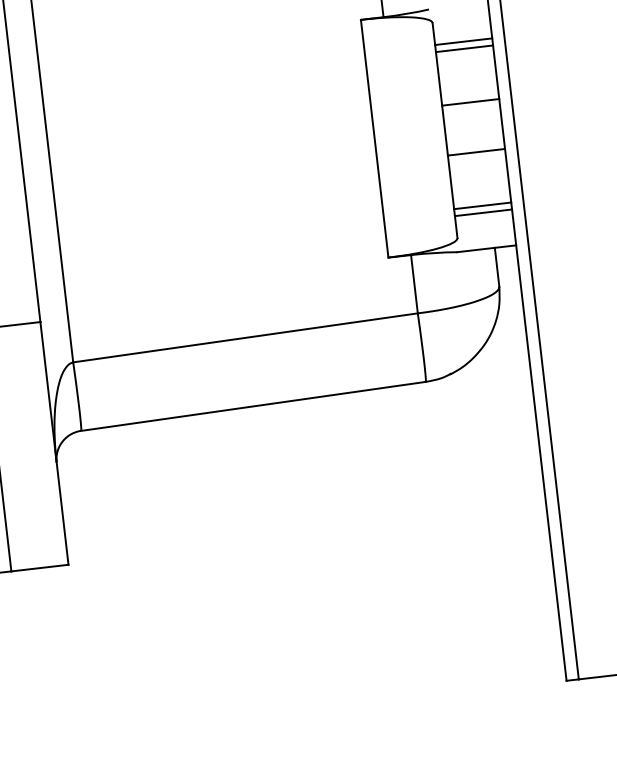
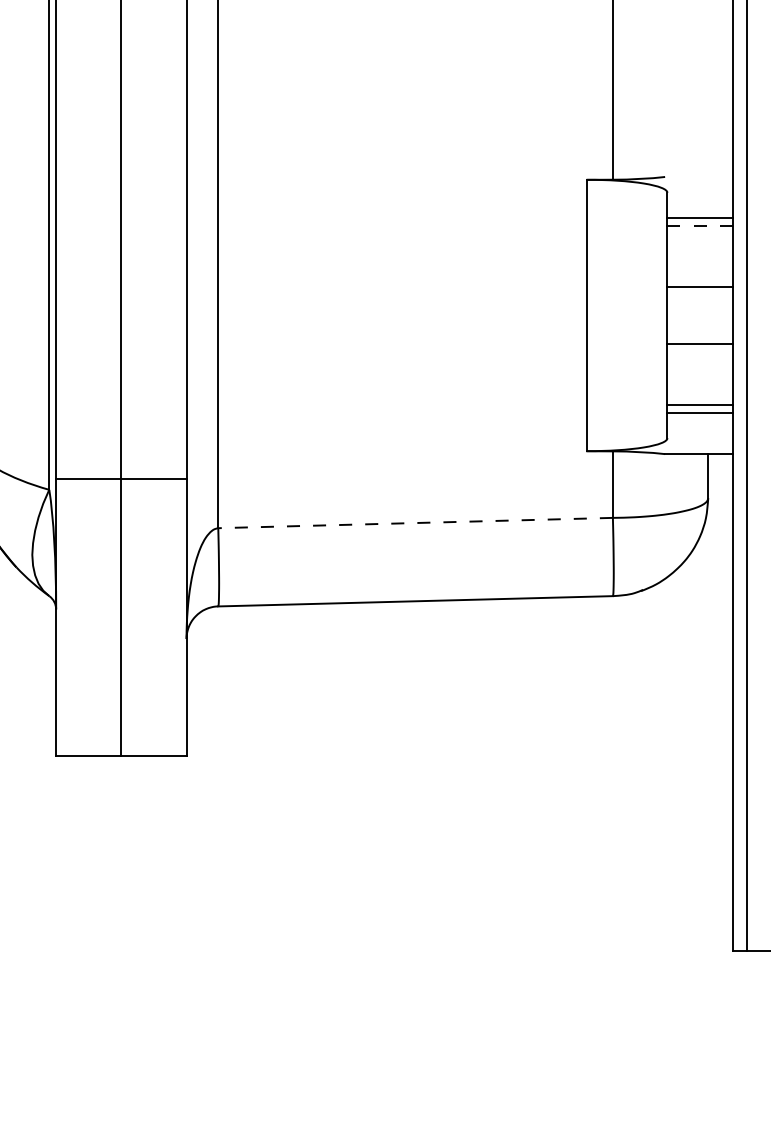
line: (464, 48) -> (700, 225), solid -> dashed
line: (245, 338) -> (415, 523), solid -> dashed

